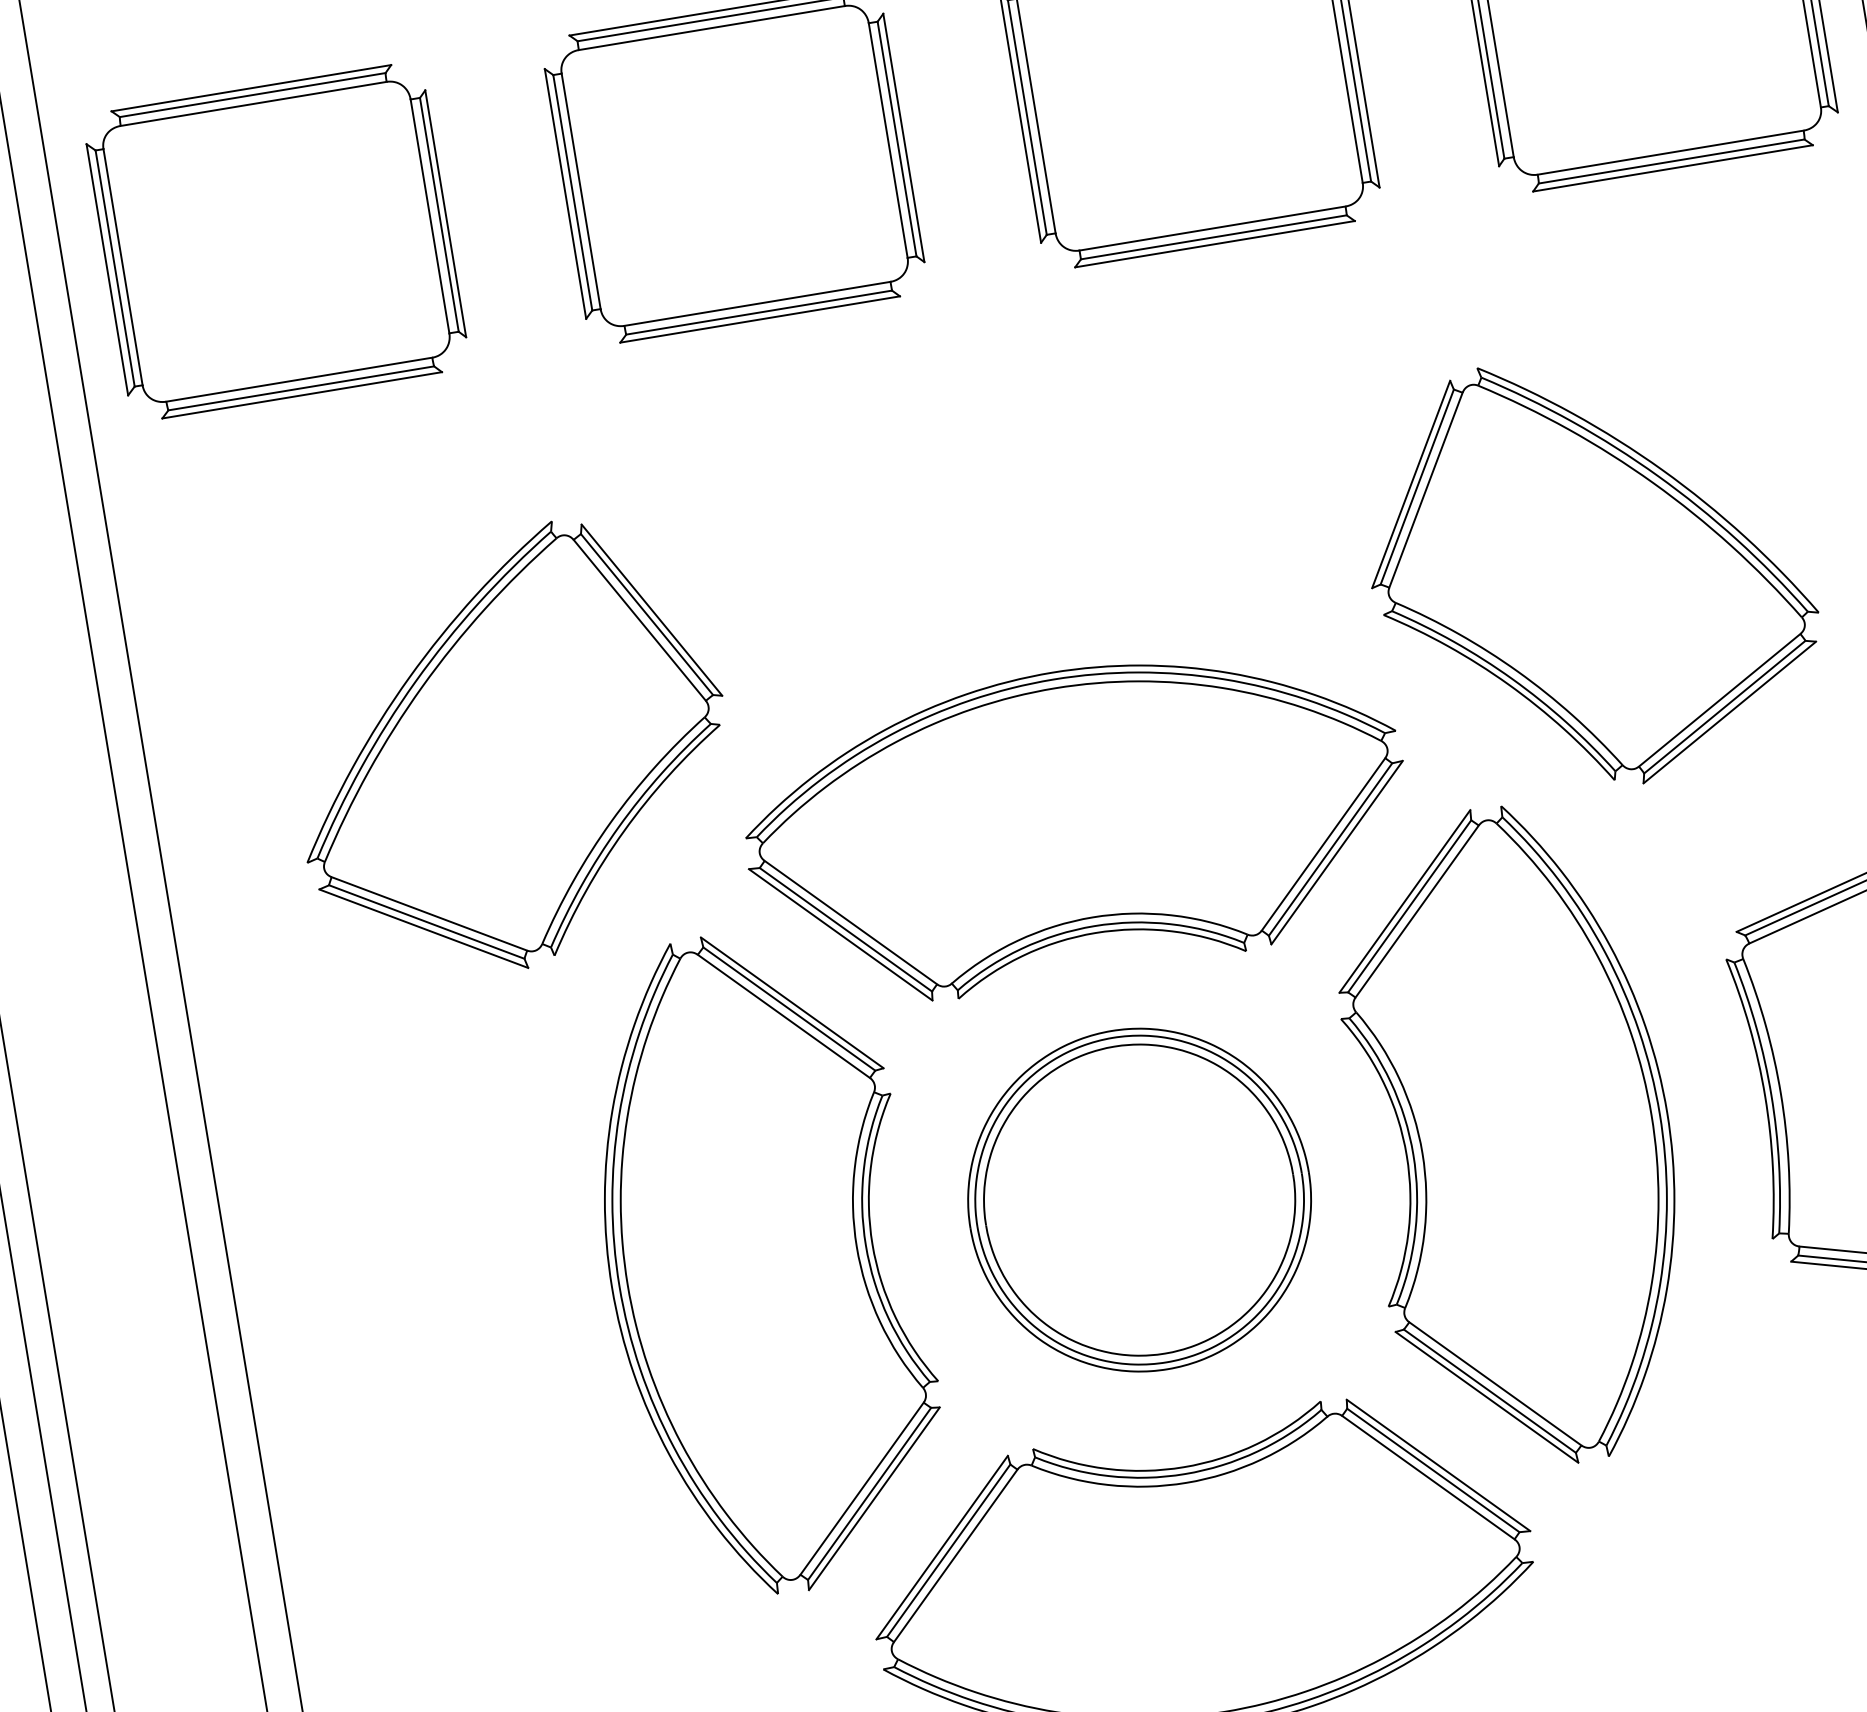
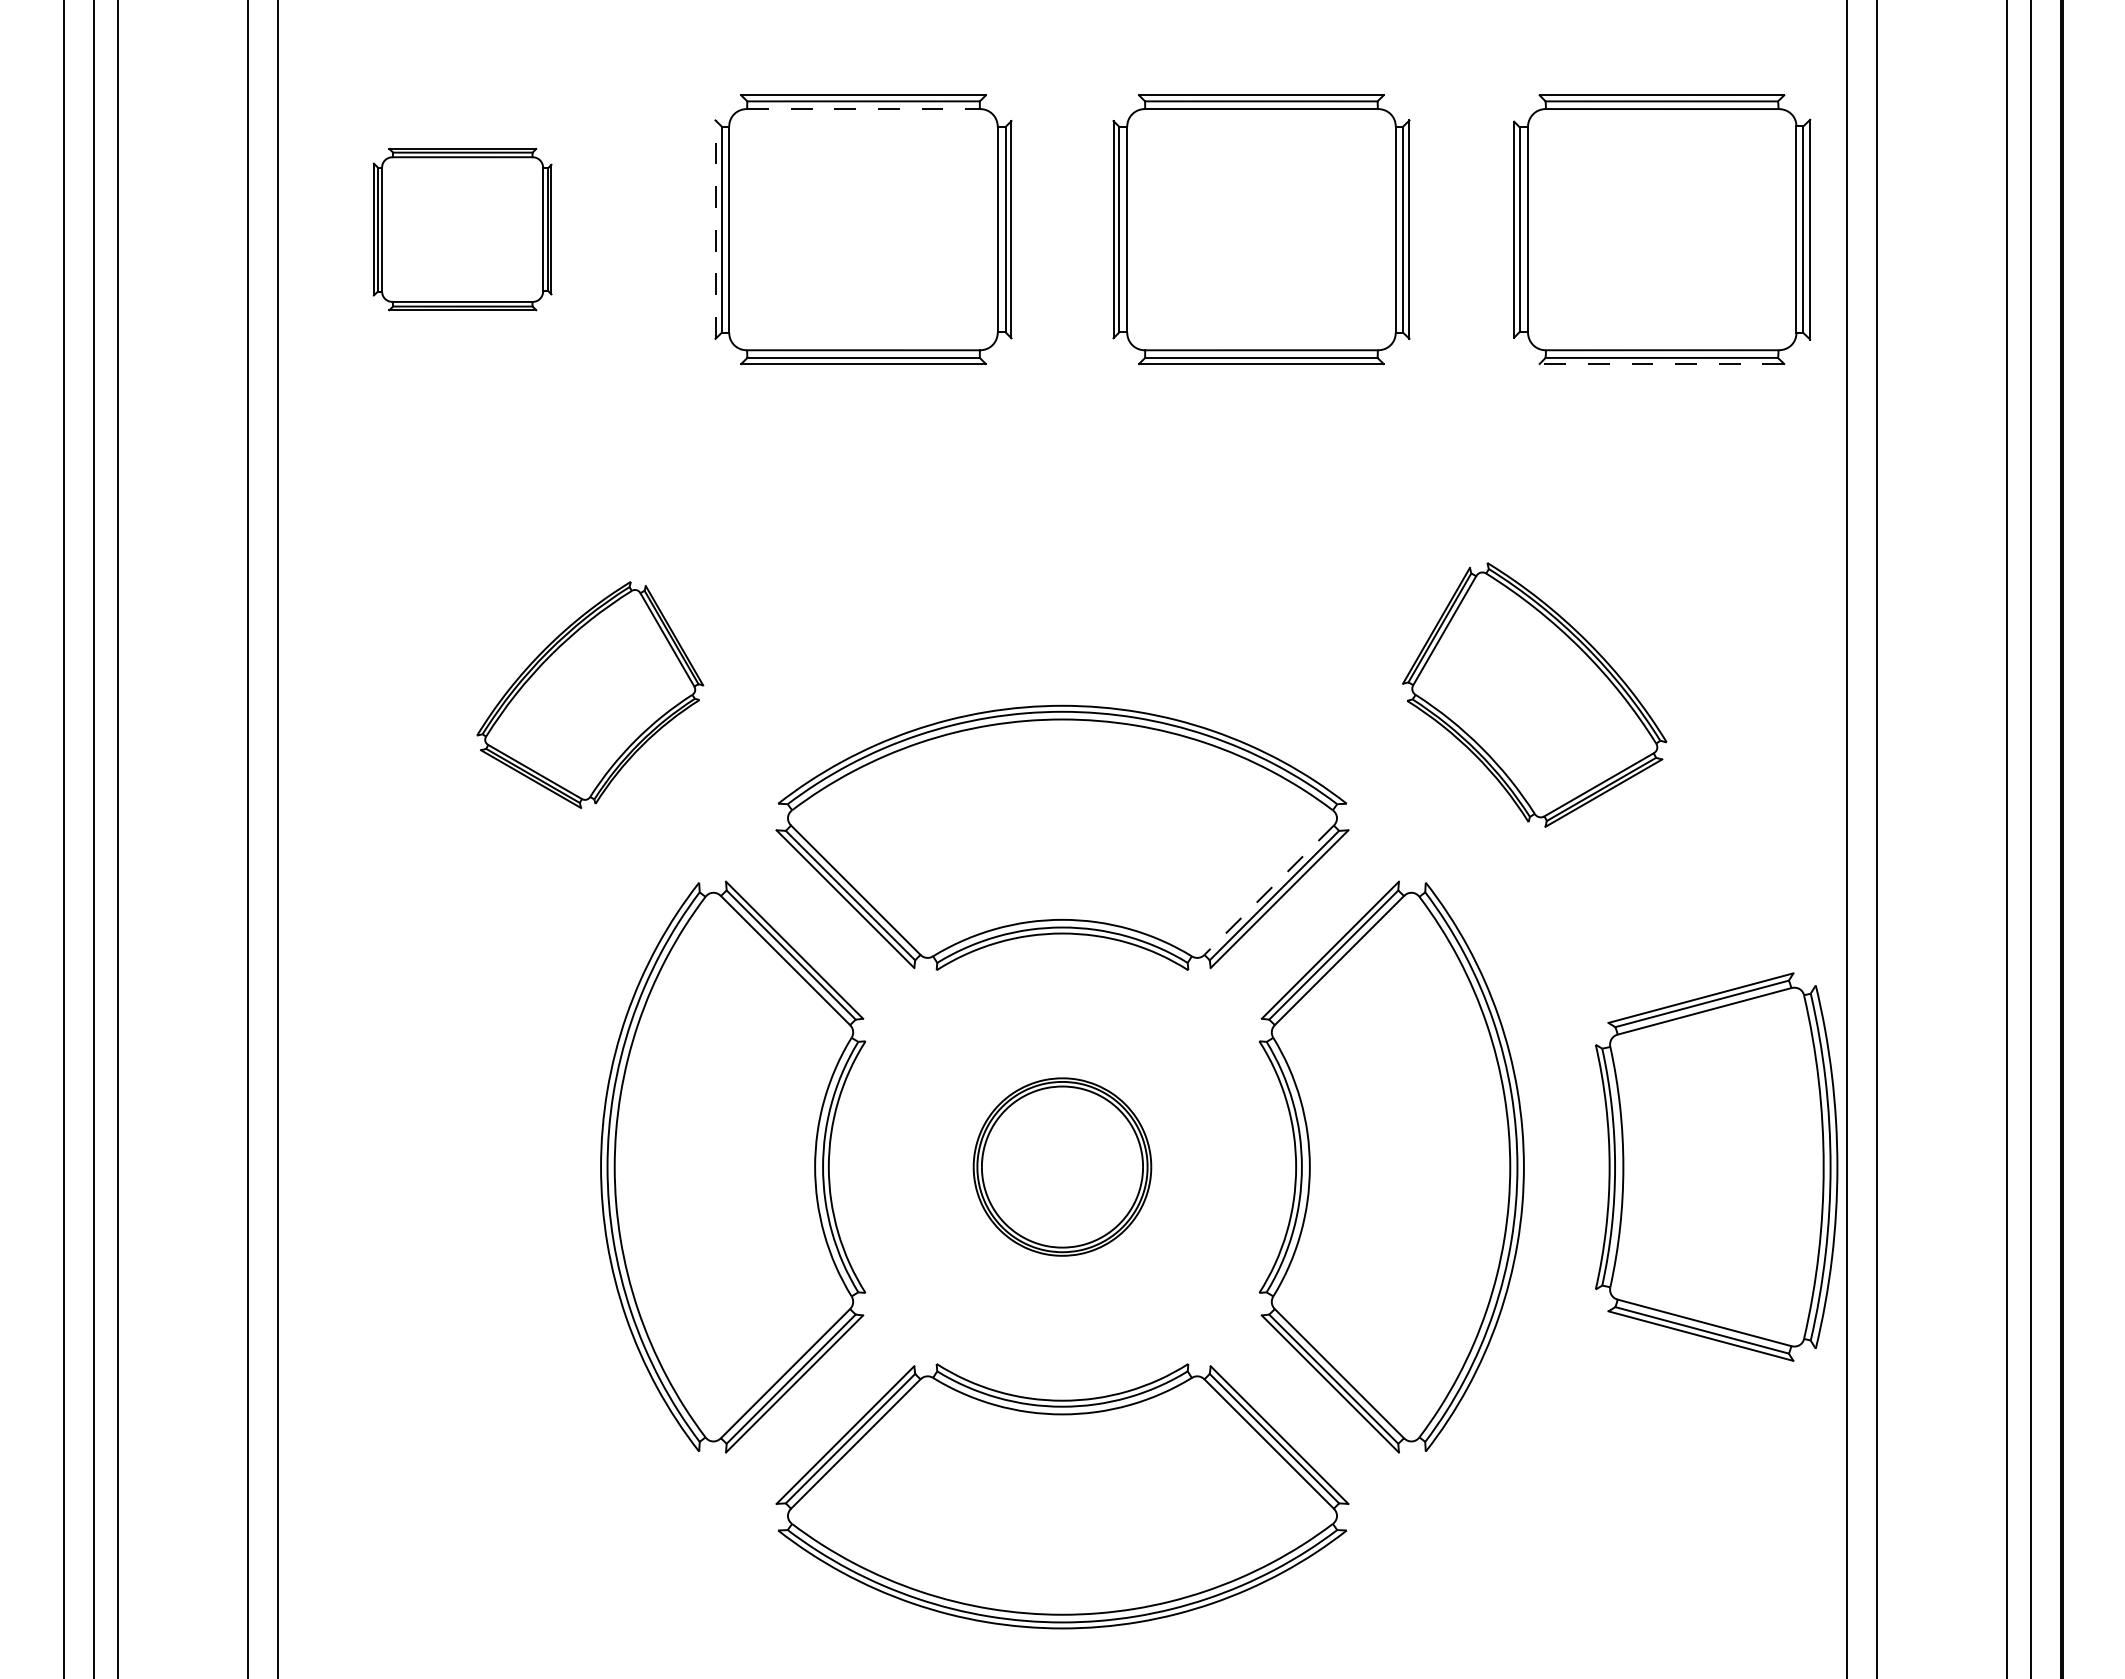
line: (711, 28) -> (863, 109), solid -> dashed
line: (1672, 167) -> (1661, 363), solid -> dashed
line: (565, 193) -> (715, 229), solid -> dashed
part: (276, 241) -> (462, 229), size x0.6
part: (1589, 570) -> (1534, 694), size x0.7
part: (510, 749) -> (590, 694), size x0.6
line: (1322, 844) -> (1268, 890), solid -> dashed
part: (1139, 1199) -> (1062, 1166), size x0.6

